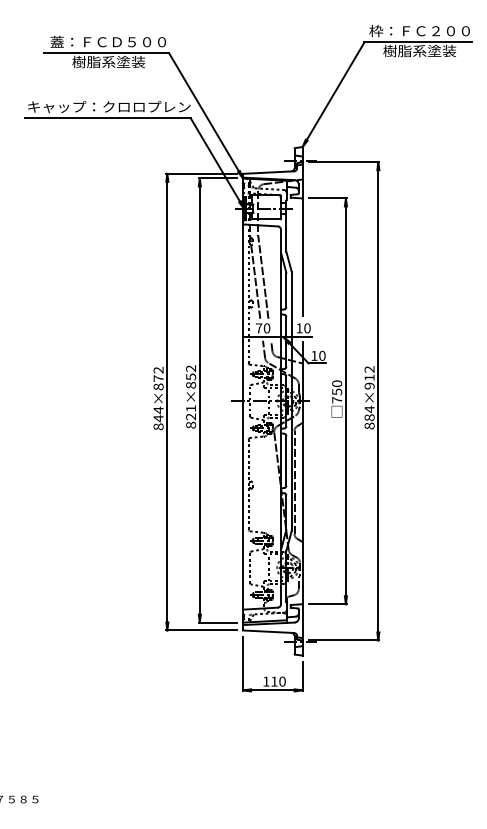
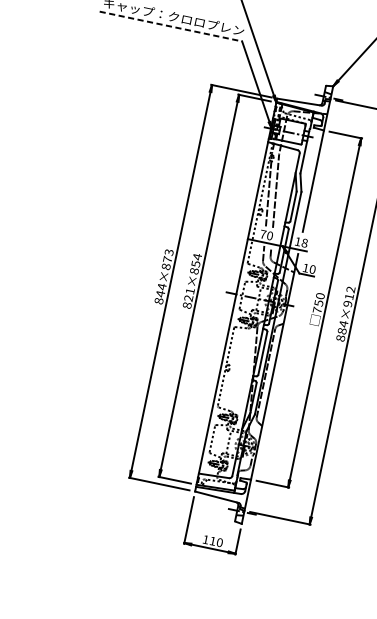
line: (107, 118) -> (170, 26), solid -> dashed
text: (307, 328) -> (304, 243), 10 -> 18
text: (190, 368) -> (196, 256), 821×852 -> 821×854
text: (158, 370) -> (169, 252), 844×872 -> 844×873

